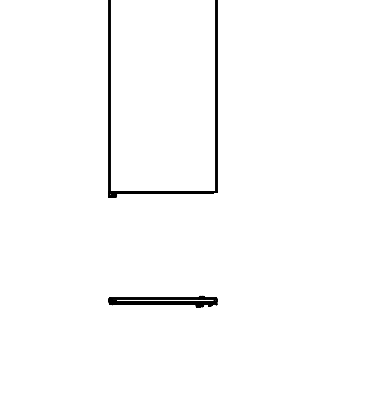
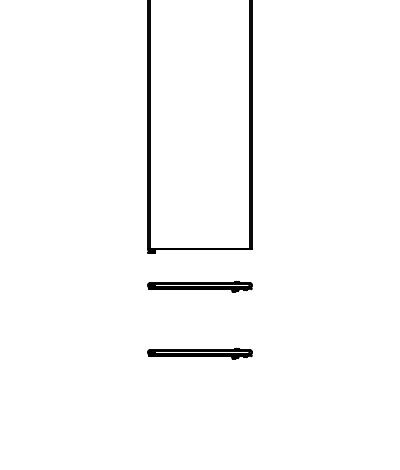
part: (162, 231) -> (199, 286), added

